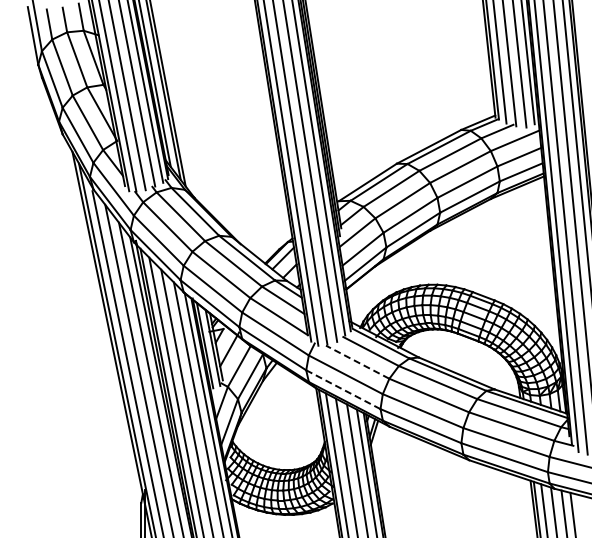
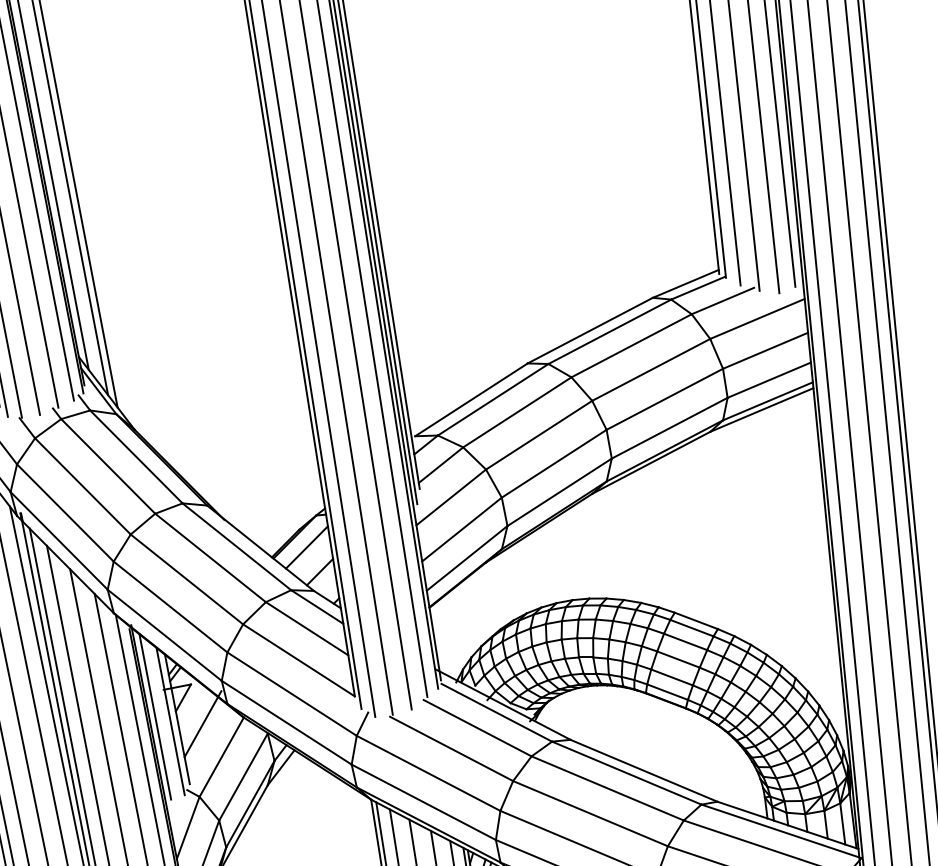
line: (357, 362) -> (451, 749), dashed -> solid
line: (343, 389) -> (424, 801), dashed -> solid

